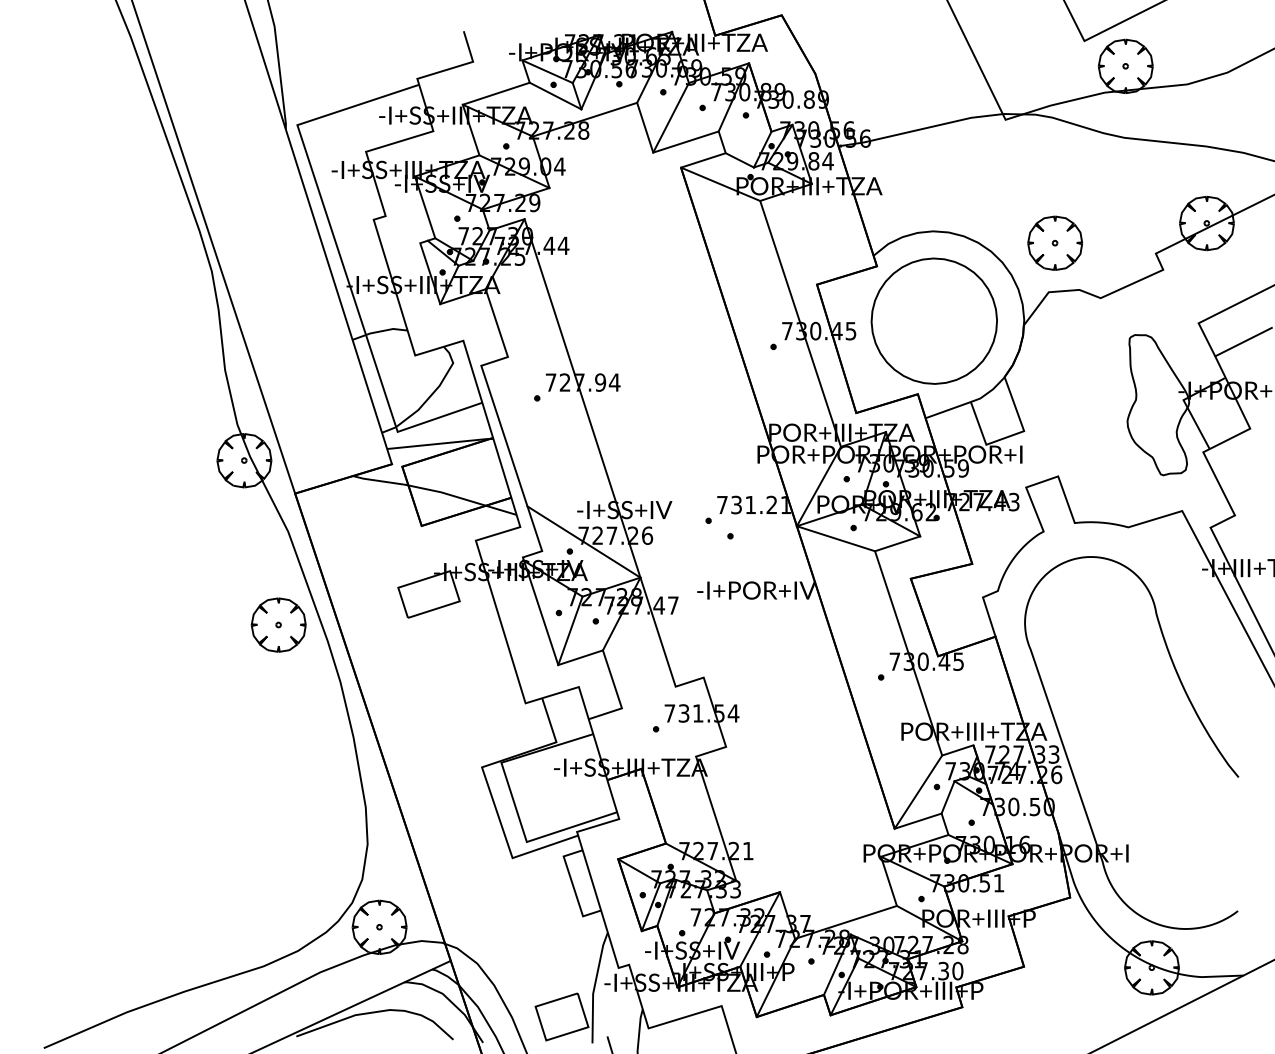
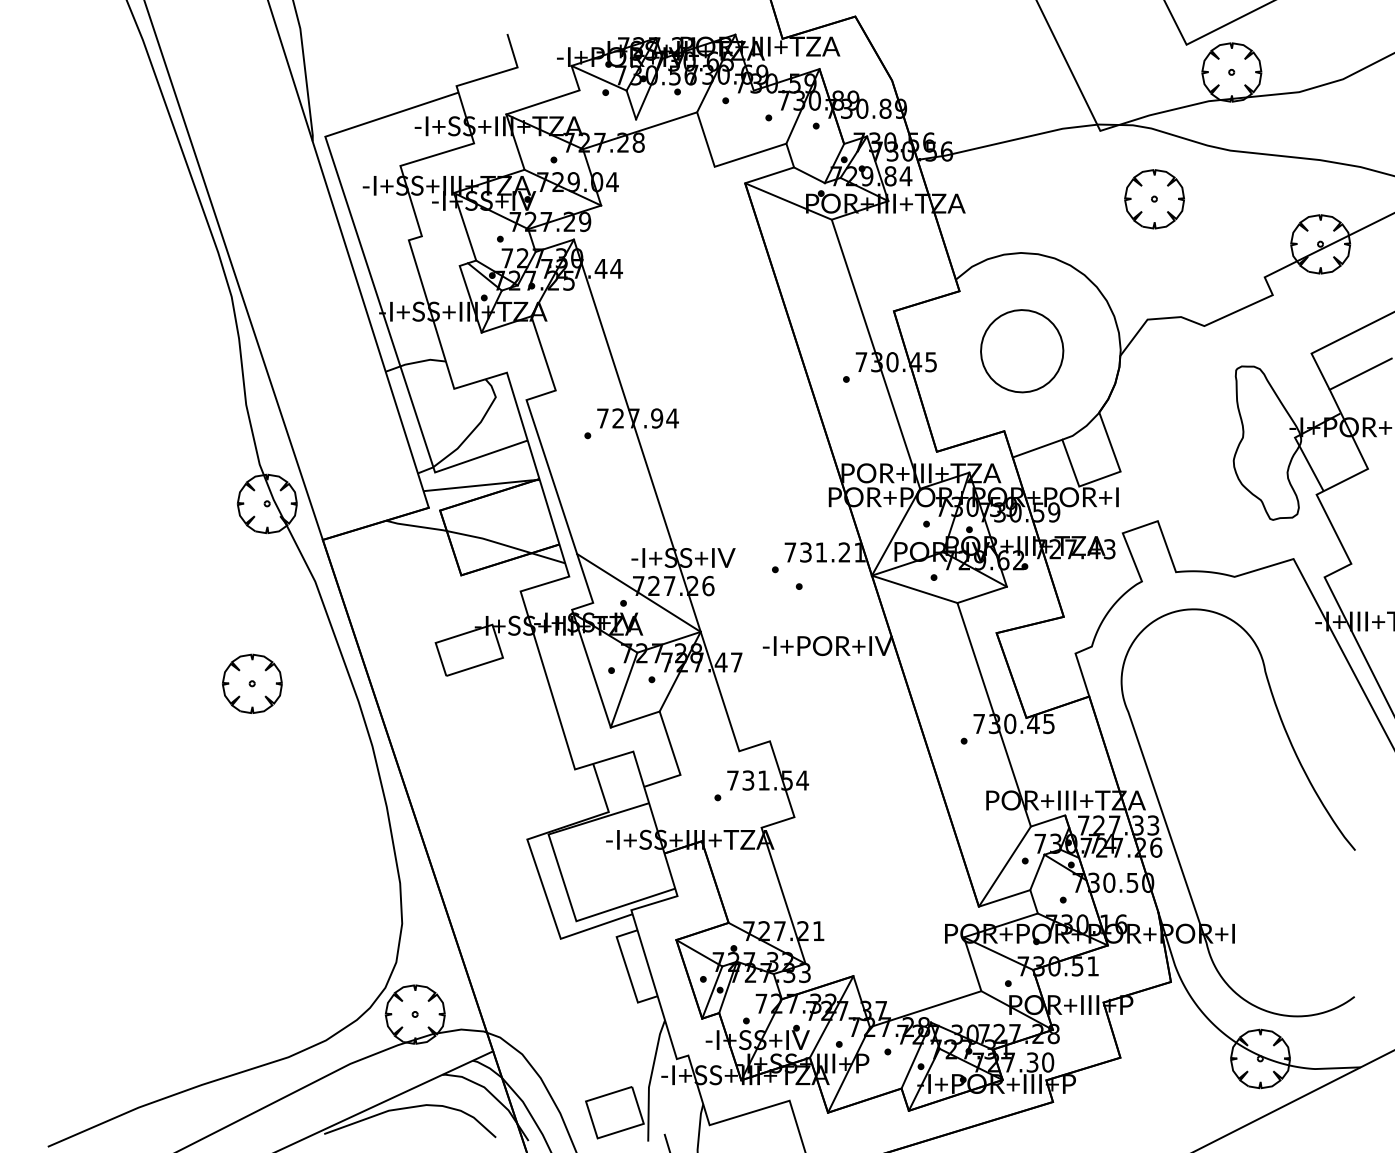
line: (555, 95) -> (607, 104), removed
line: (670, 117) -> (733, 128), removed
part: (1055, 242) -> (1154, 198), moved
part: (933, 320) -> (1021, 350), size x0.6
part: (278, 624) -> (252, 683), moved

